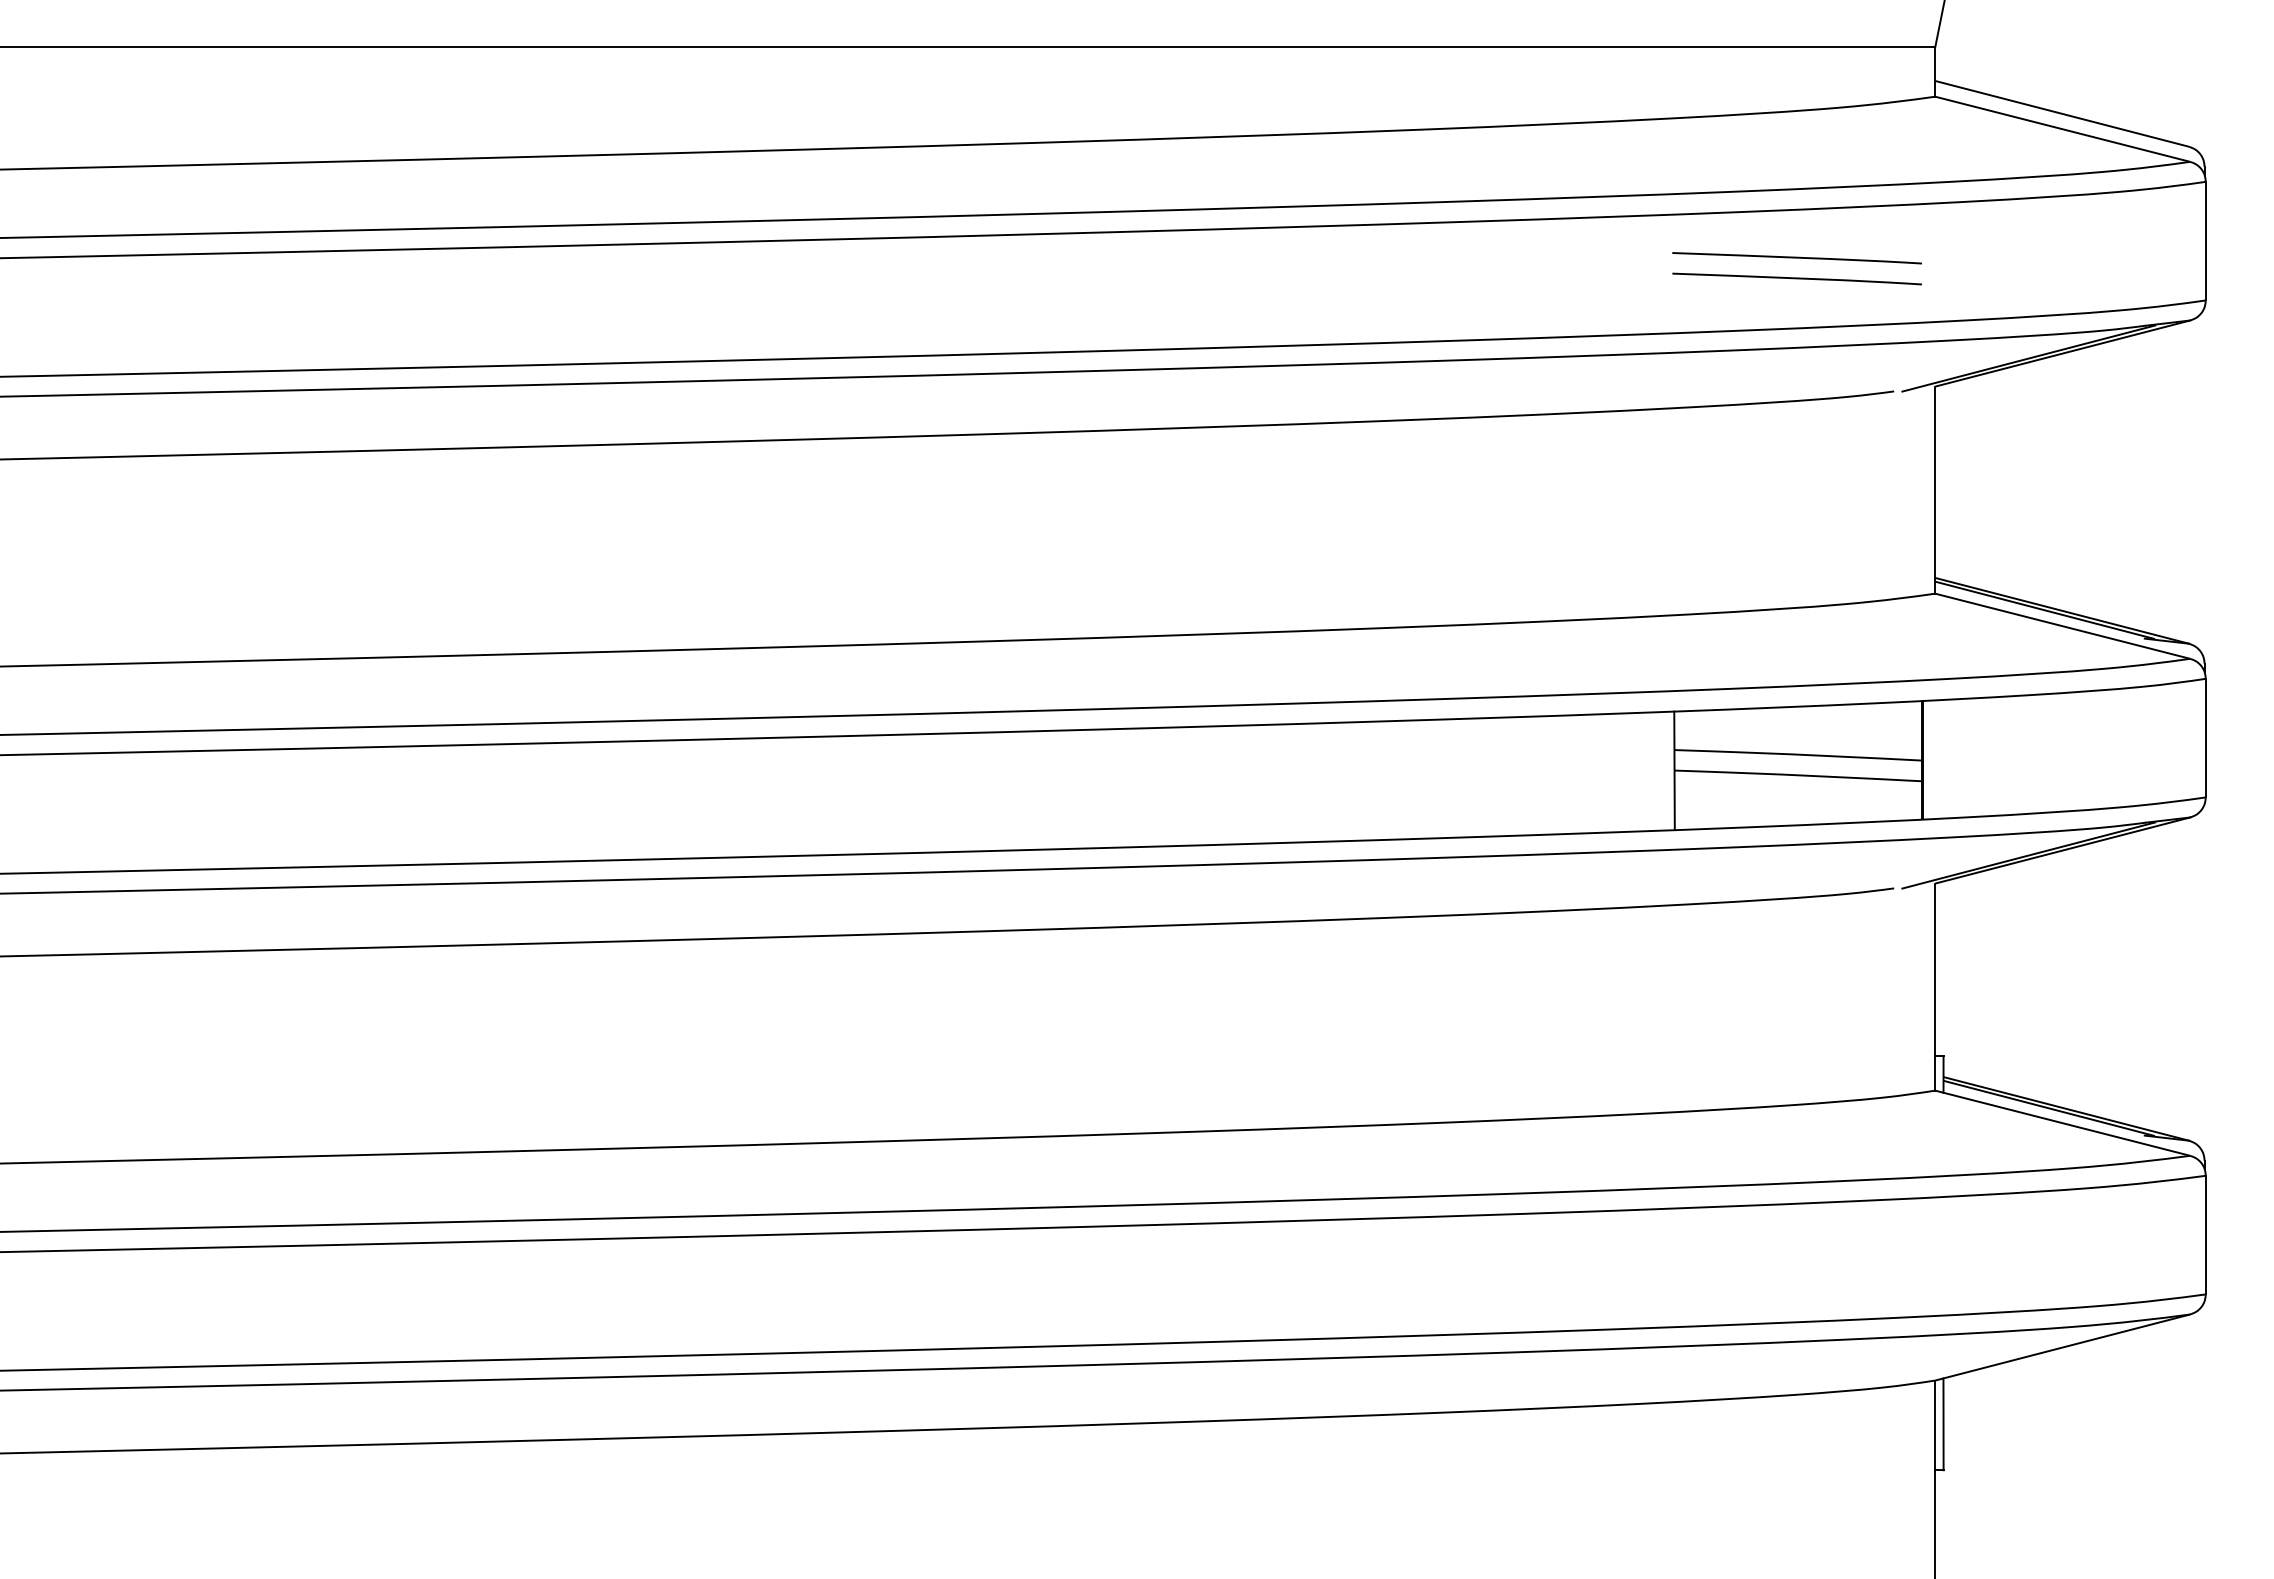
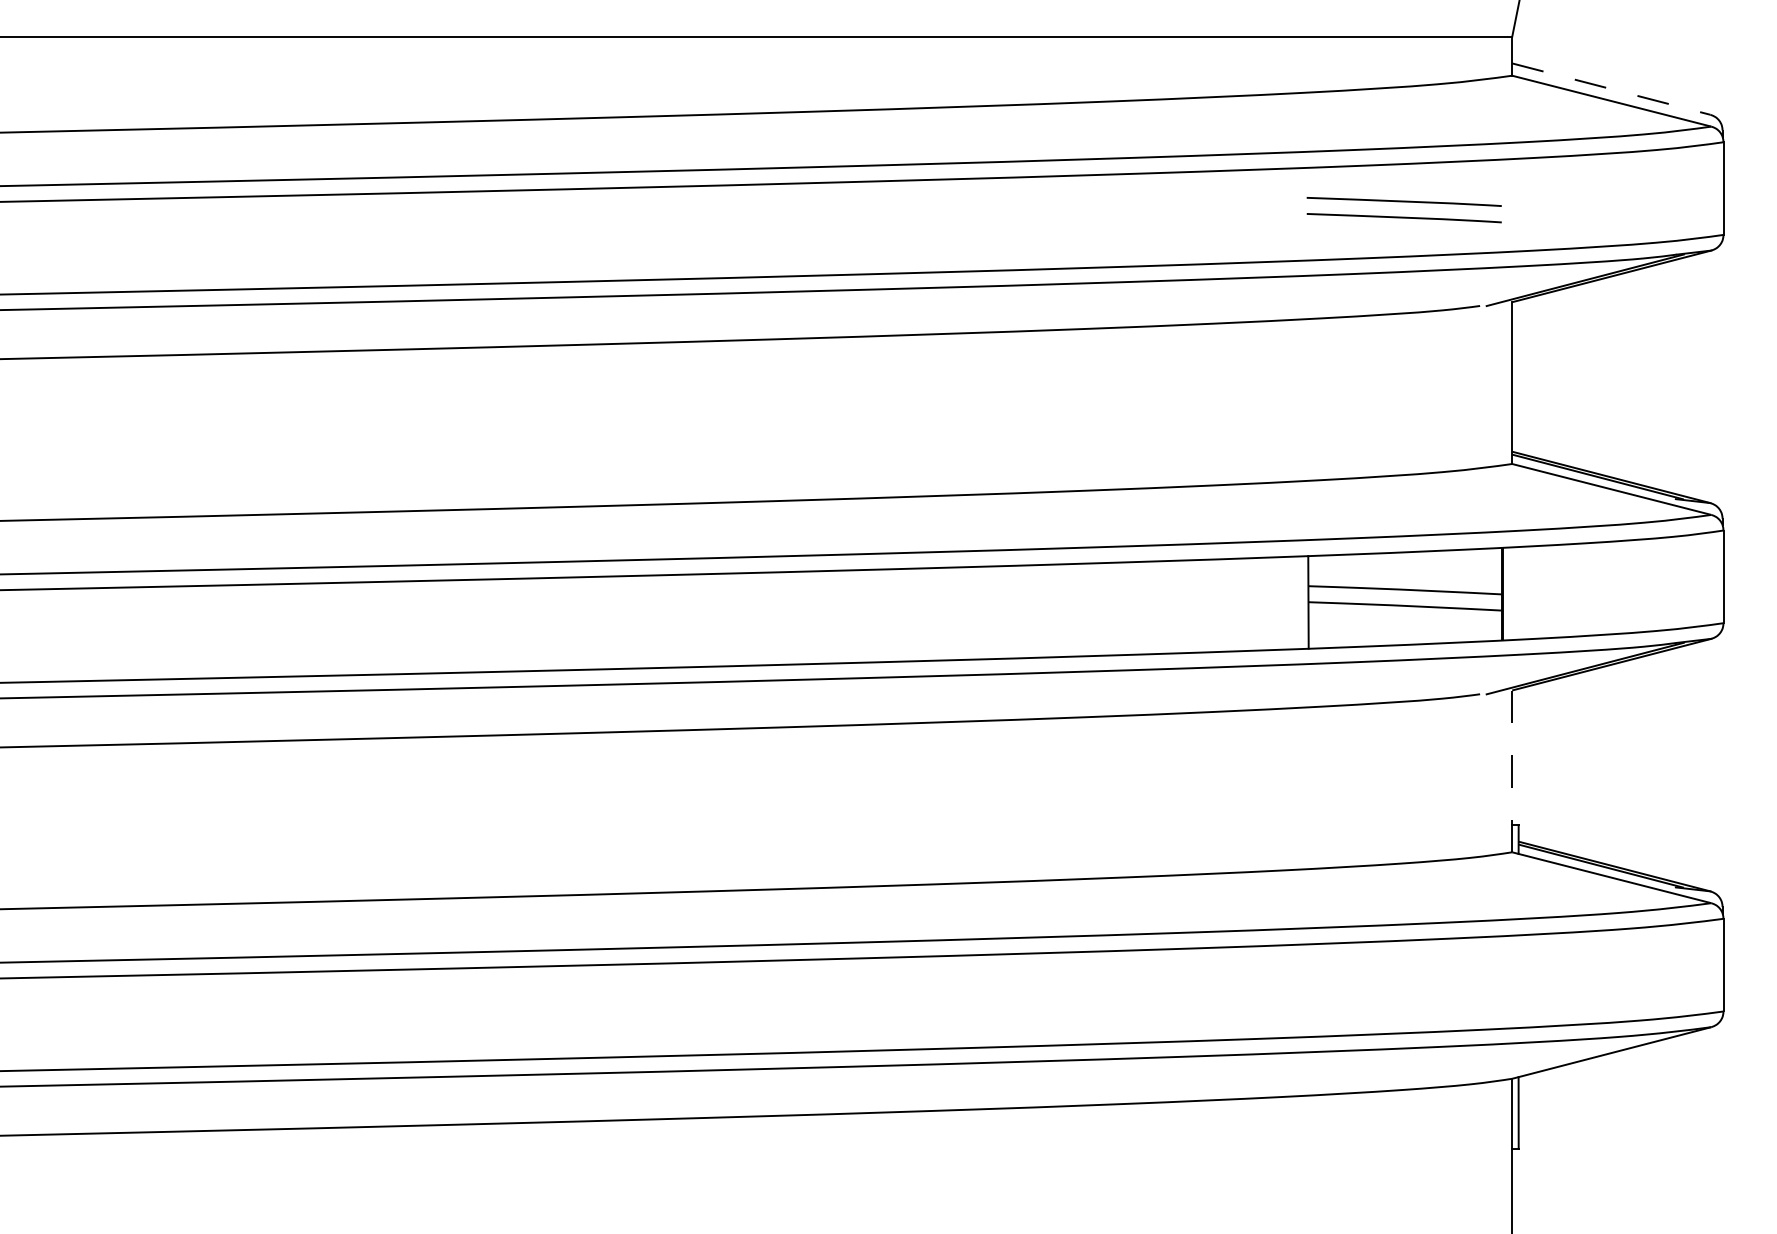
line: (2061, 113) -> (1610, 88), solid -> dashed
line: (1935, 987) -> (1512, 771), solid -> dashed

